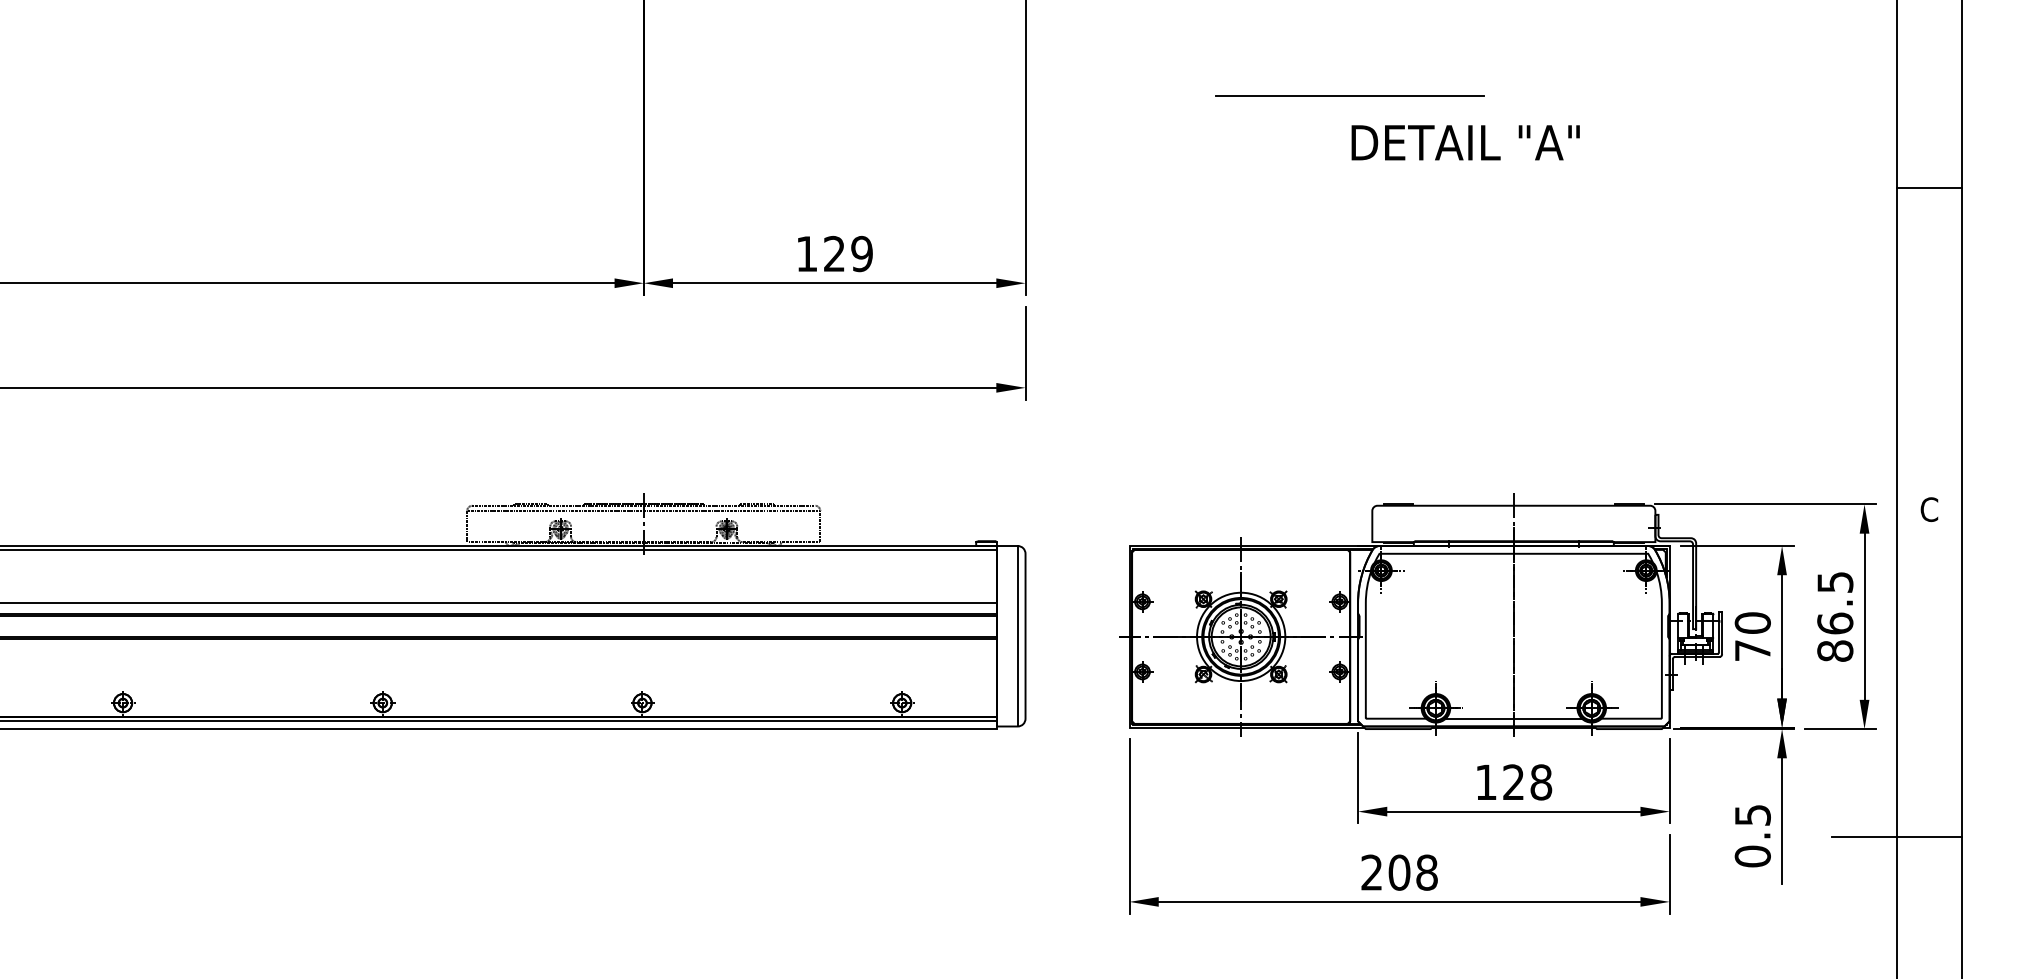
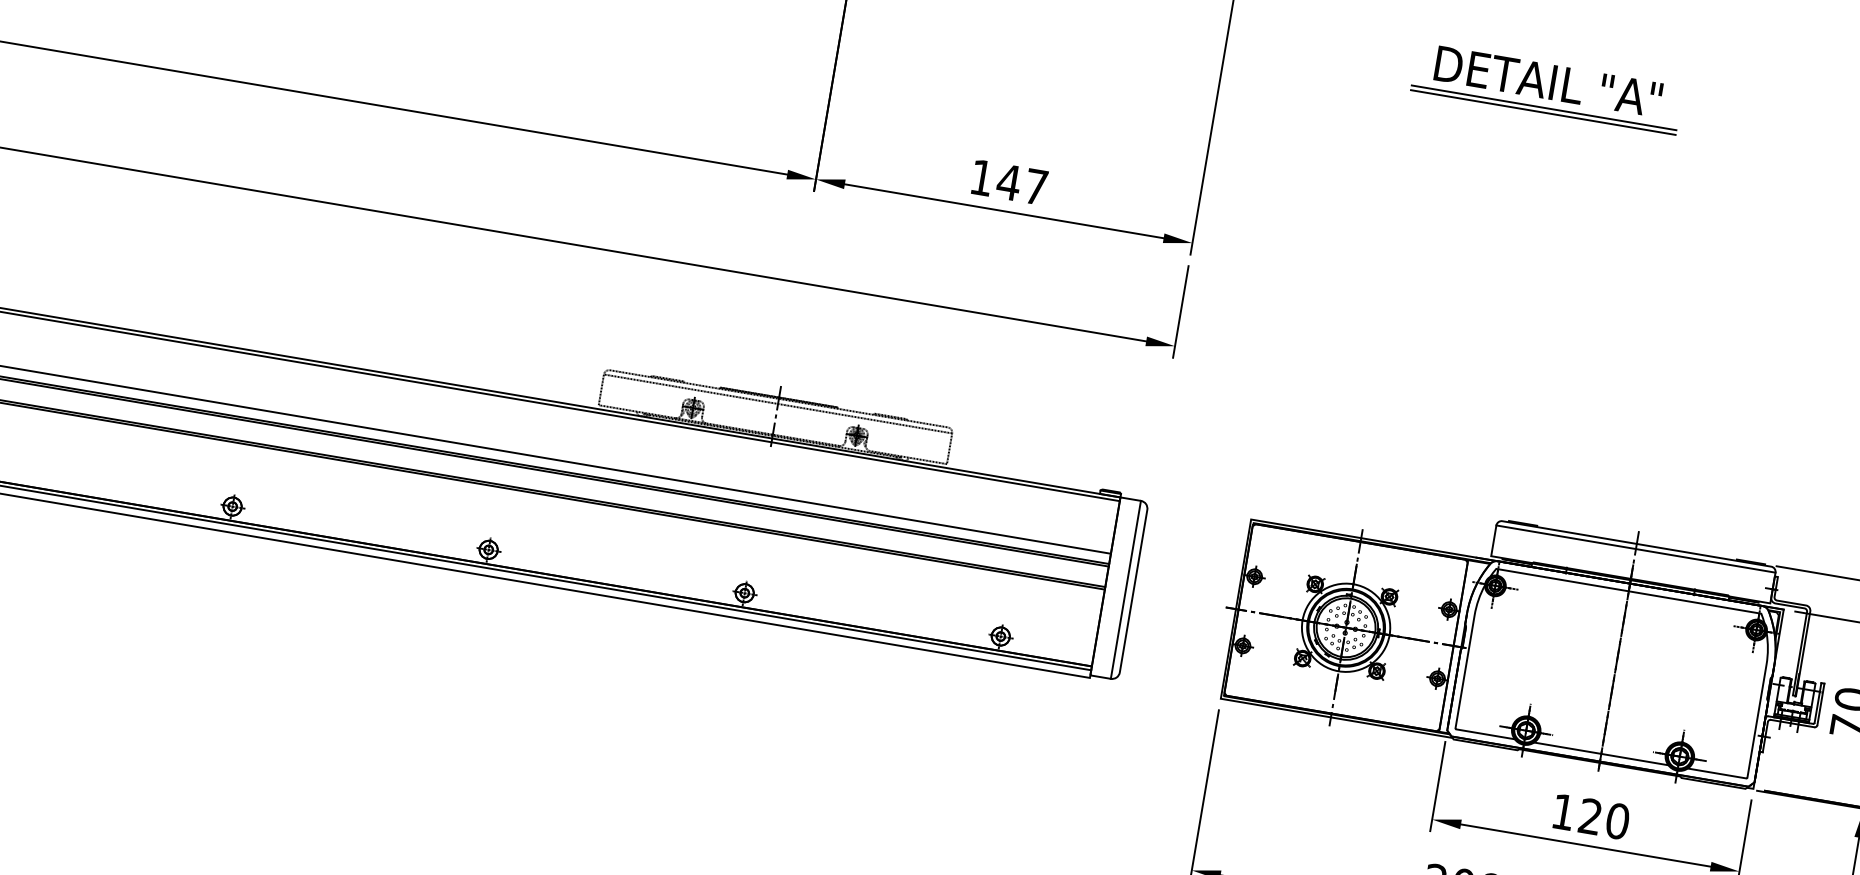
line: (1349, 91) -> (1543, 108), added
text: (1465, 142) -> (1548, 81), moved
text: (847, 253) -> (1021, 184), 129 -> 147
line: (1513, 510) -> (1635, 548), added
text: (1541, 782) -> (1617, 821), 128 -> 120

